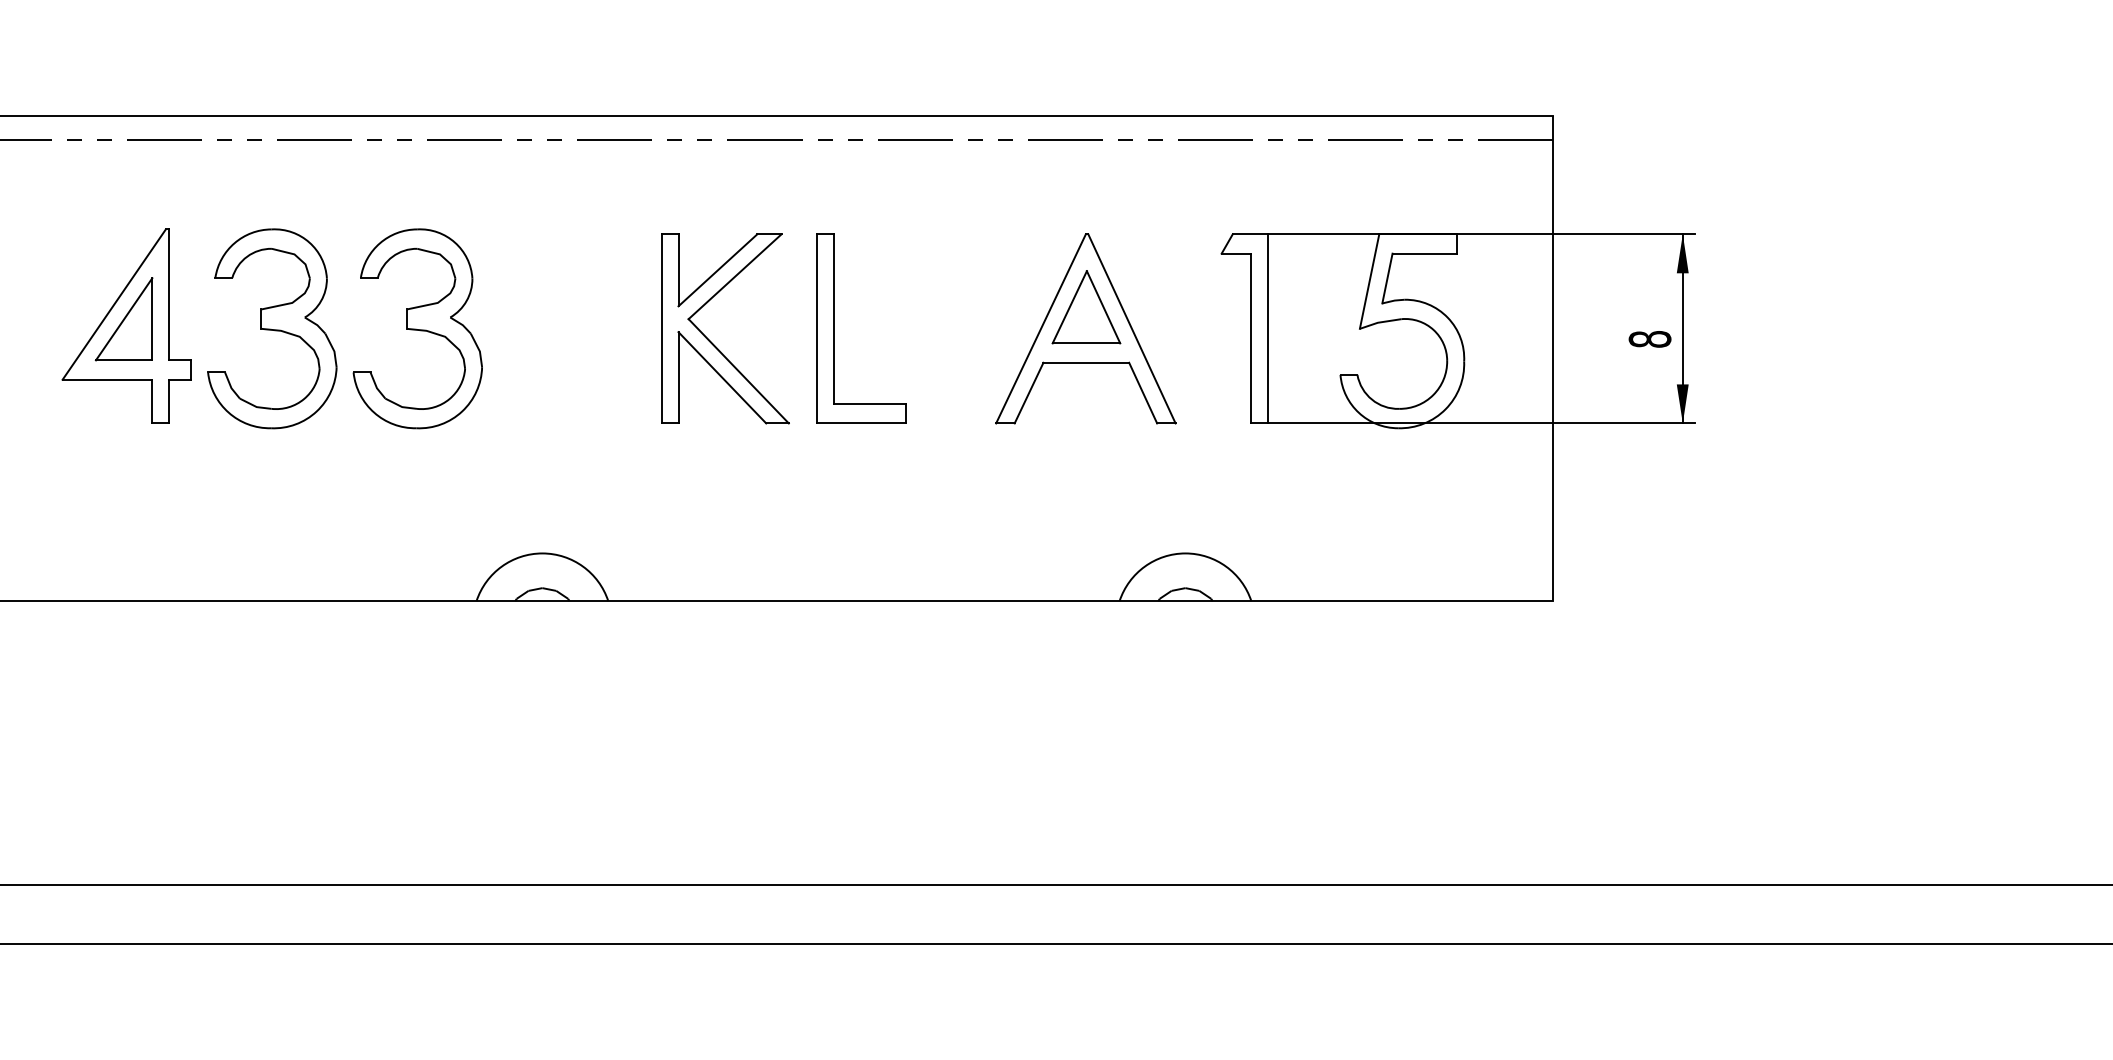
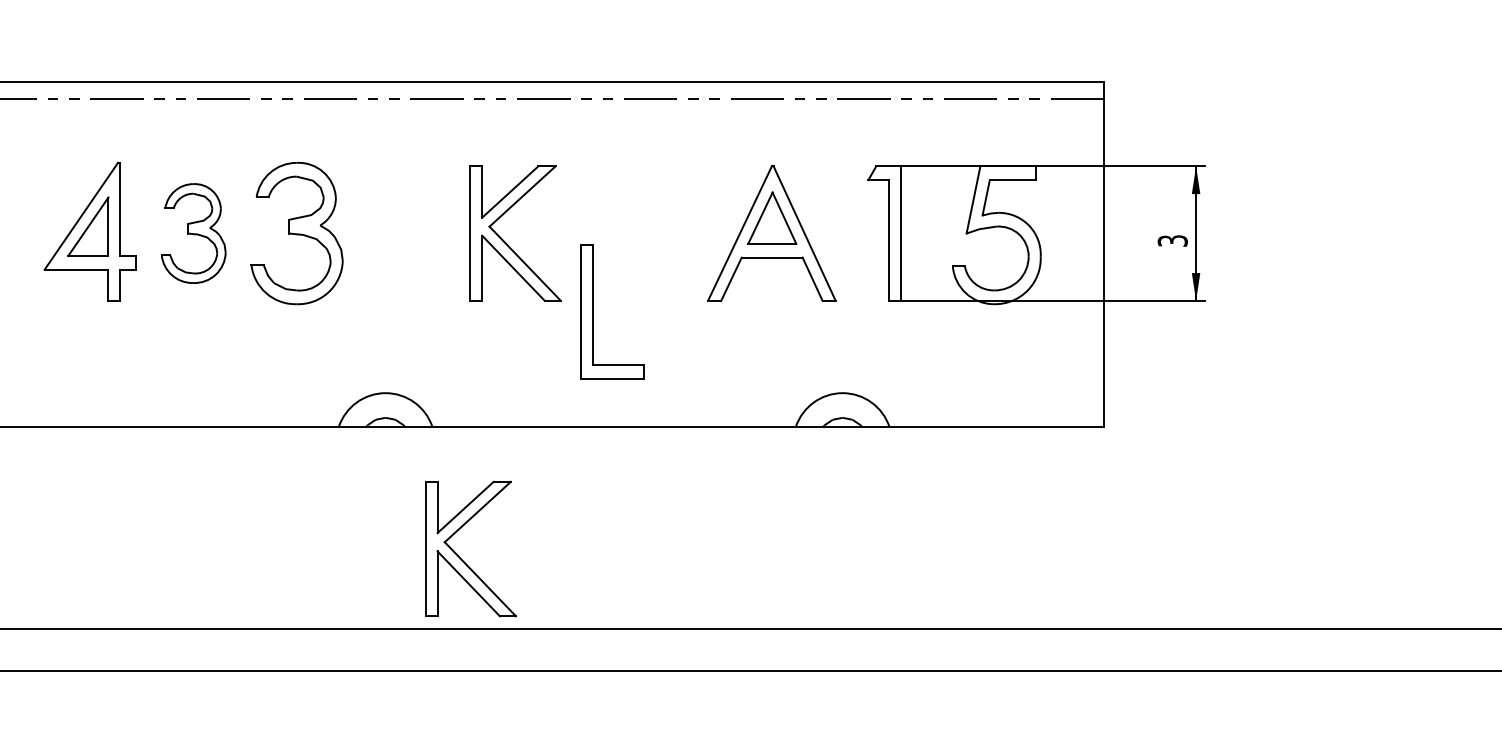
part: (272, 328) -> (193, 233), size x0.7
part: (834, 328) -> (593, 311), moved
text: (1649, 339) -> (1172, 241), 8 -> 3
part: (648, 785) -> (461, 558), added

